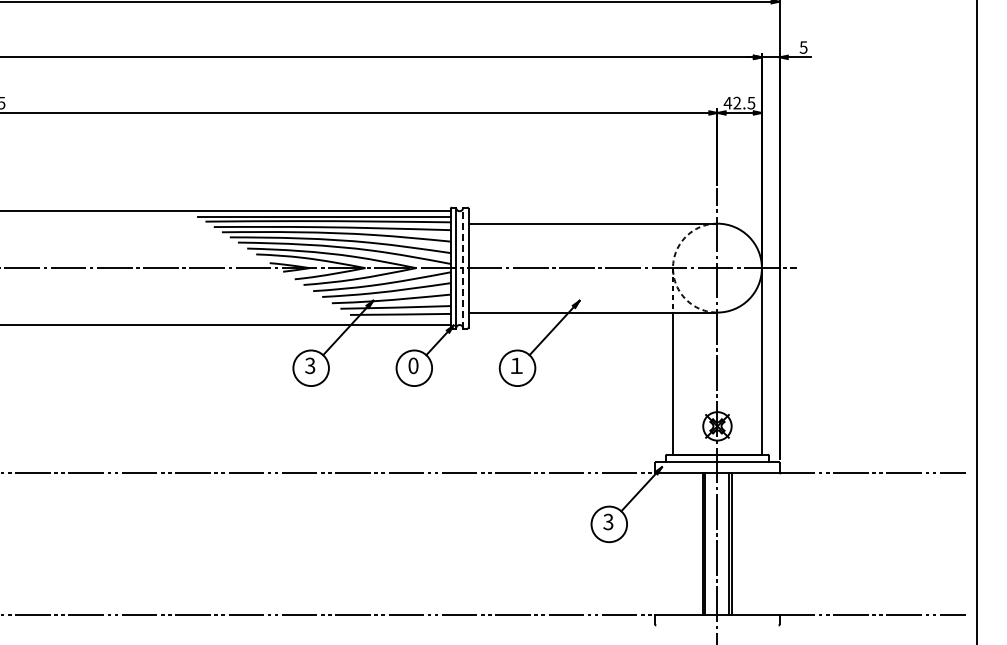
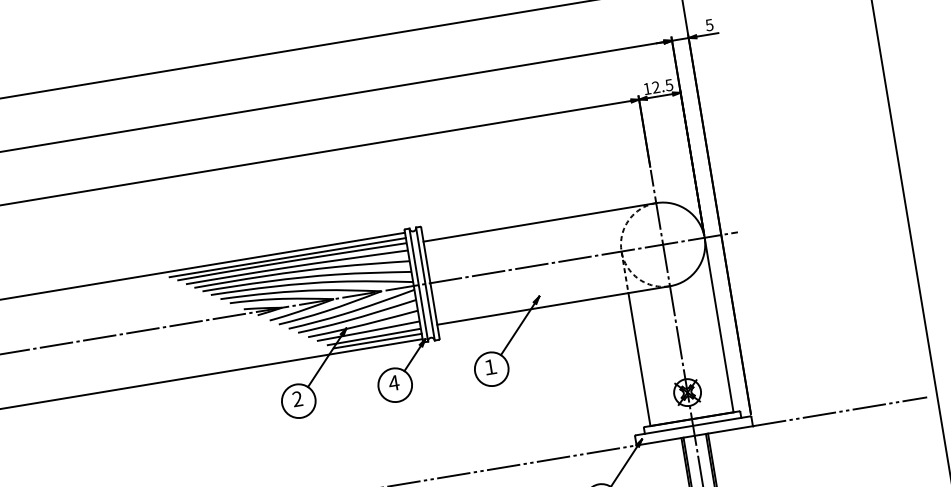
text: (727, 103) -> (647, 89), 42.5 -> 12.5
line: (463, 267) -> (425, 283), dashed -> solid
line: (403, 319) -> (377, 341), added
text: (413, 365) -> (394, 382), 0 -> 4
text: (310, 366) -> (297, 399), 3 -> 2

